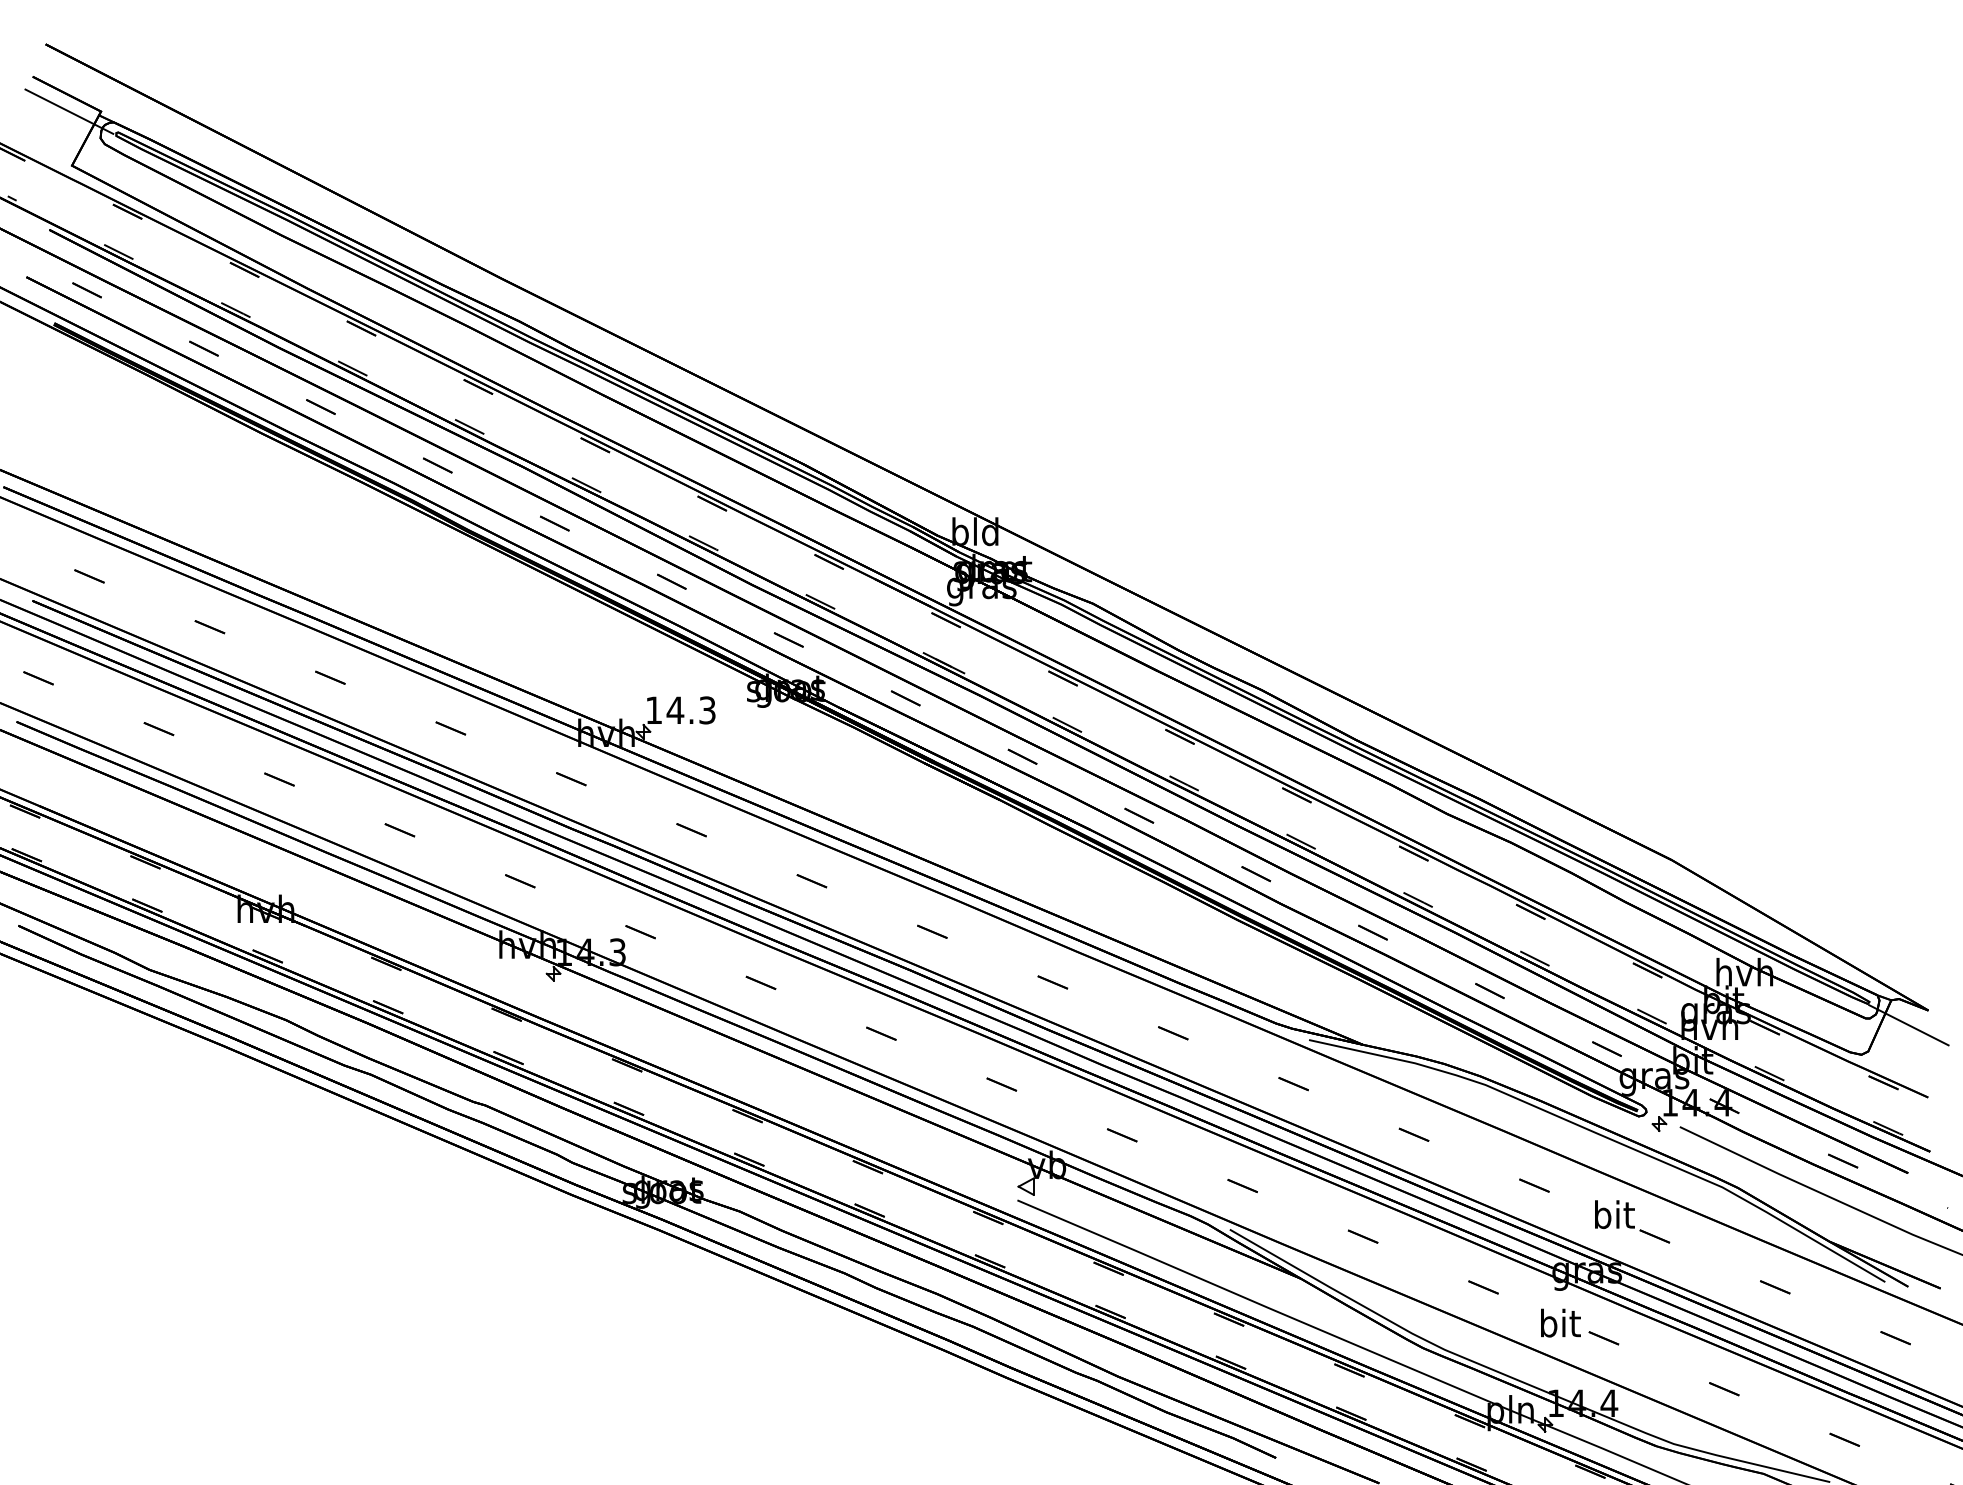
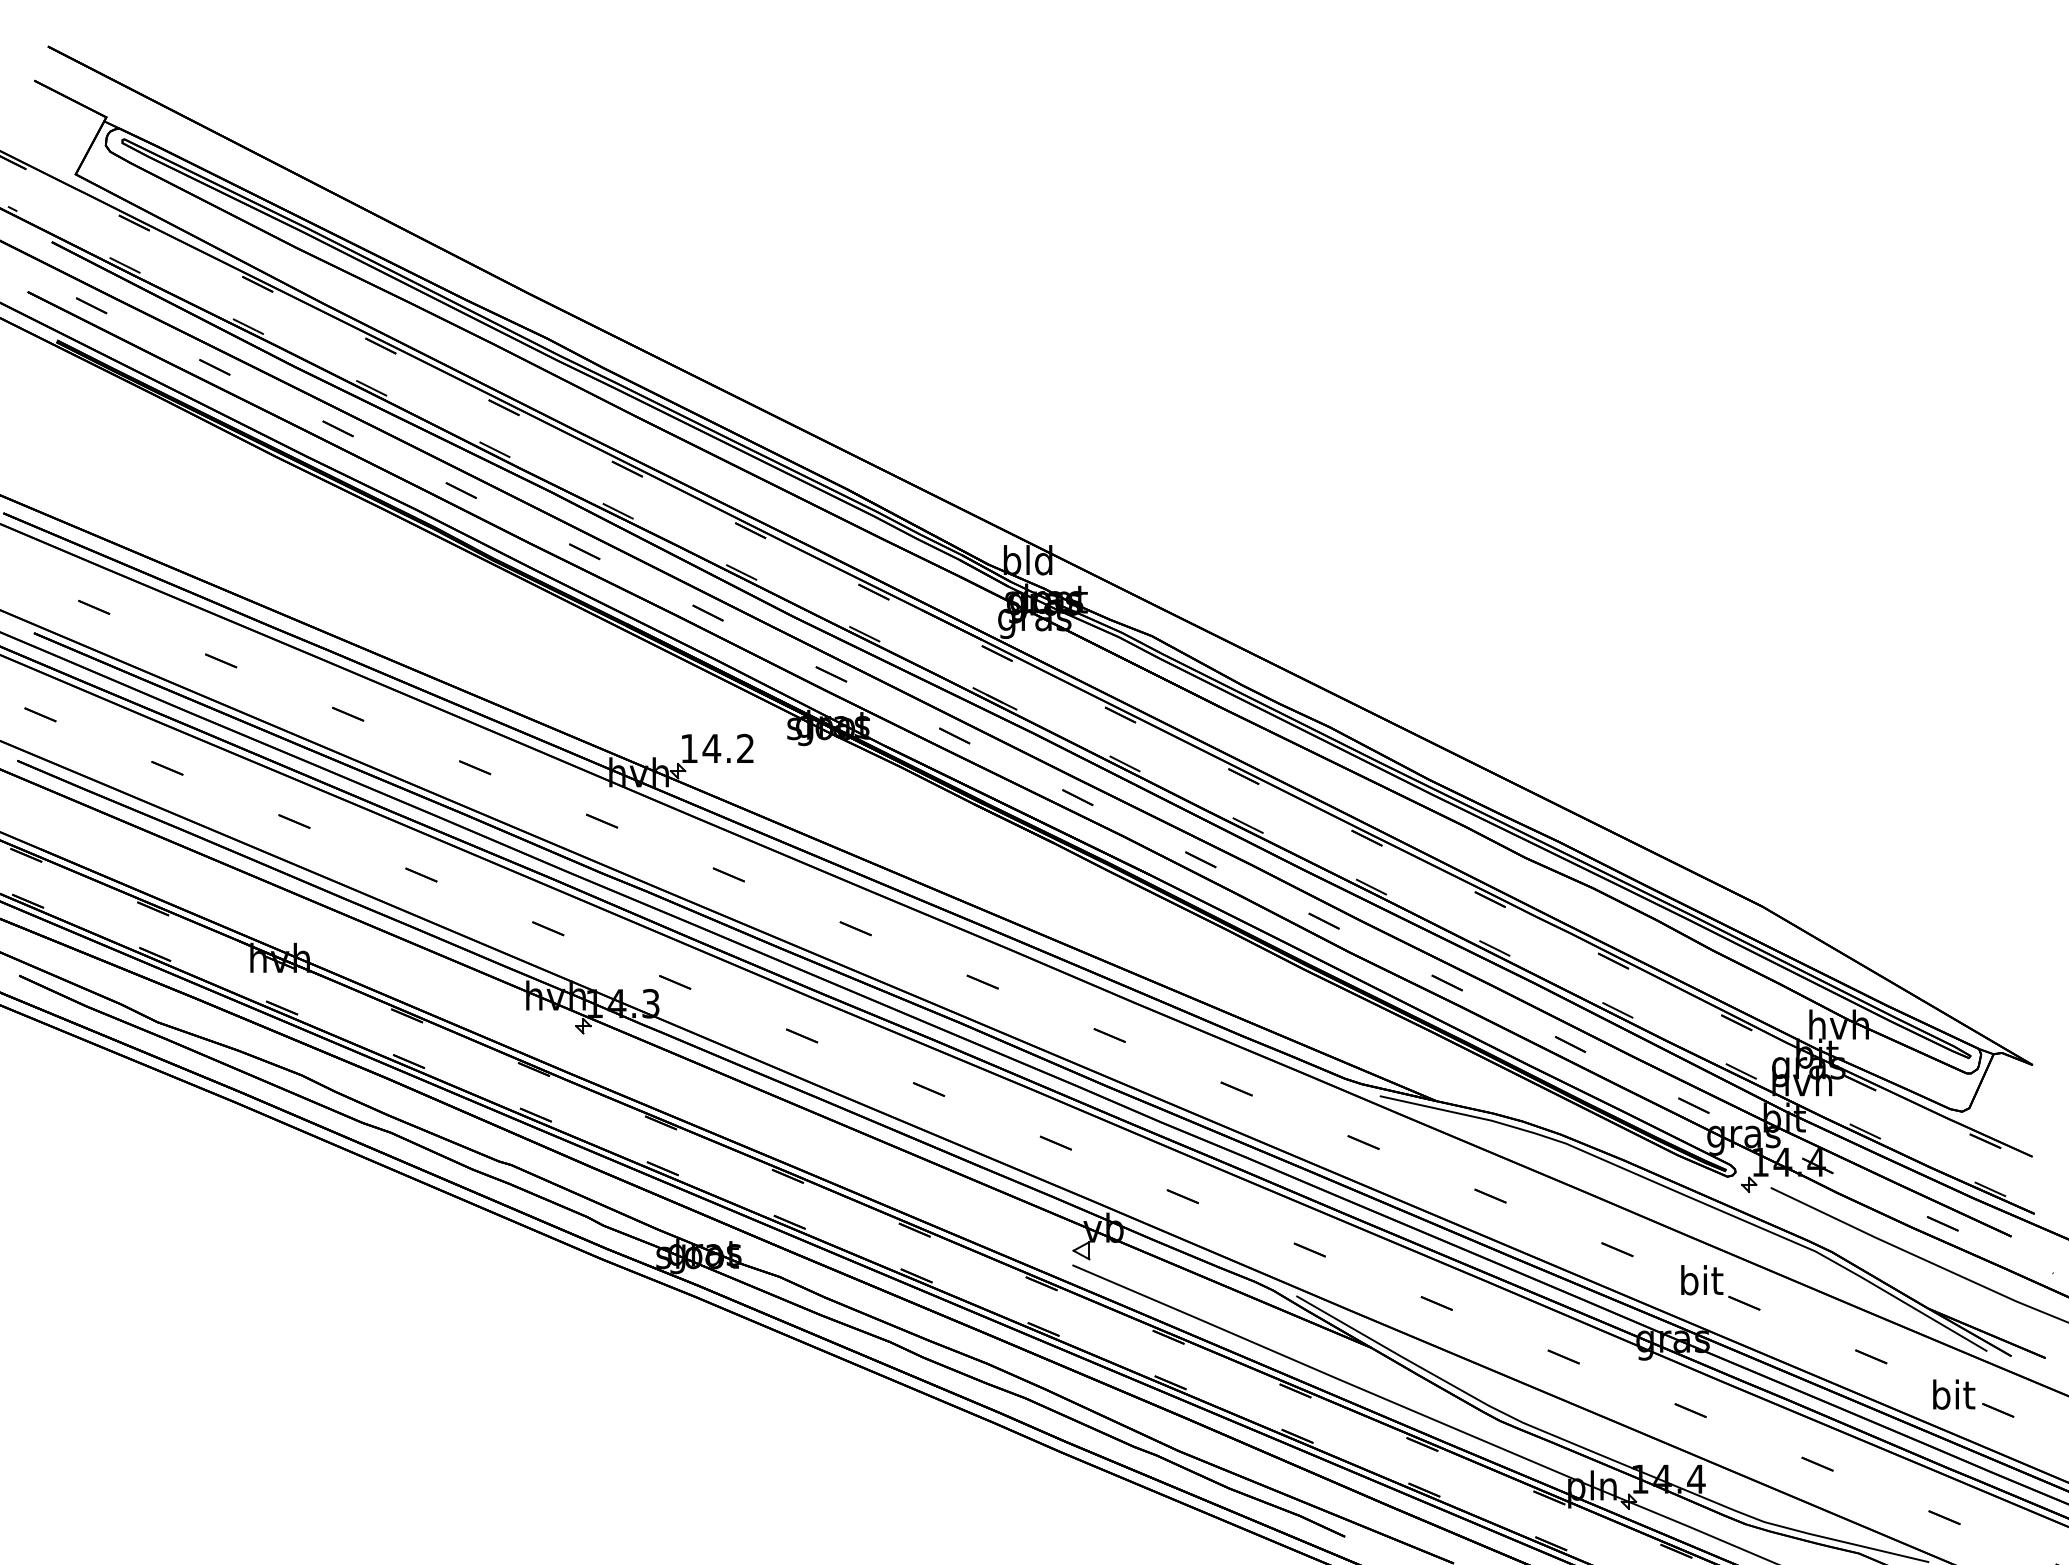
line: (69, 111) -> (73, 117), removed
text: (707, 710) -> (745, 748), 14.3 -> 14.2
line: (1908, 1025) -> (2011, 1080), removed
text: (1560, 1322) -> (1953, 1393), moved

